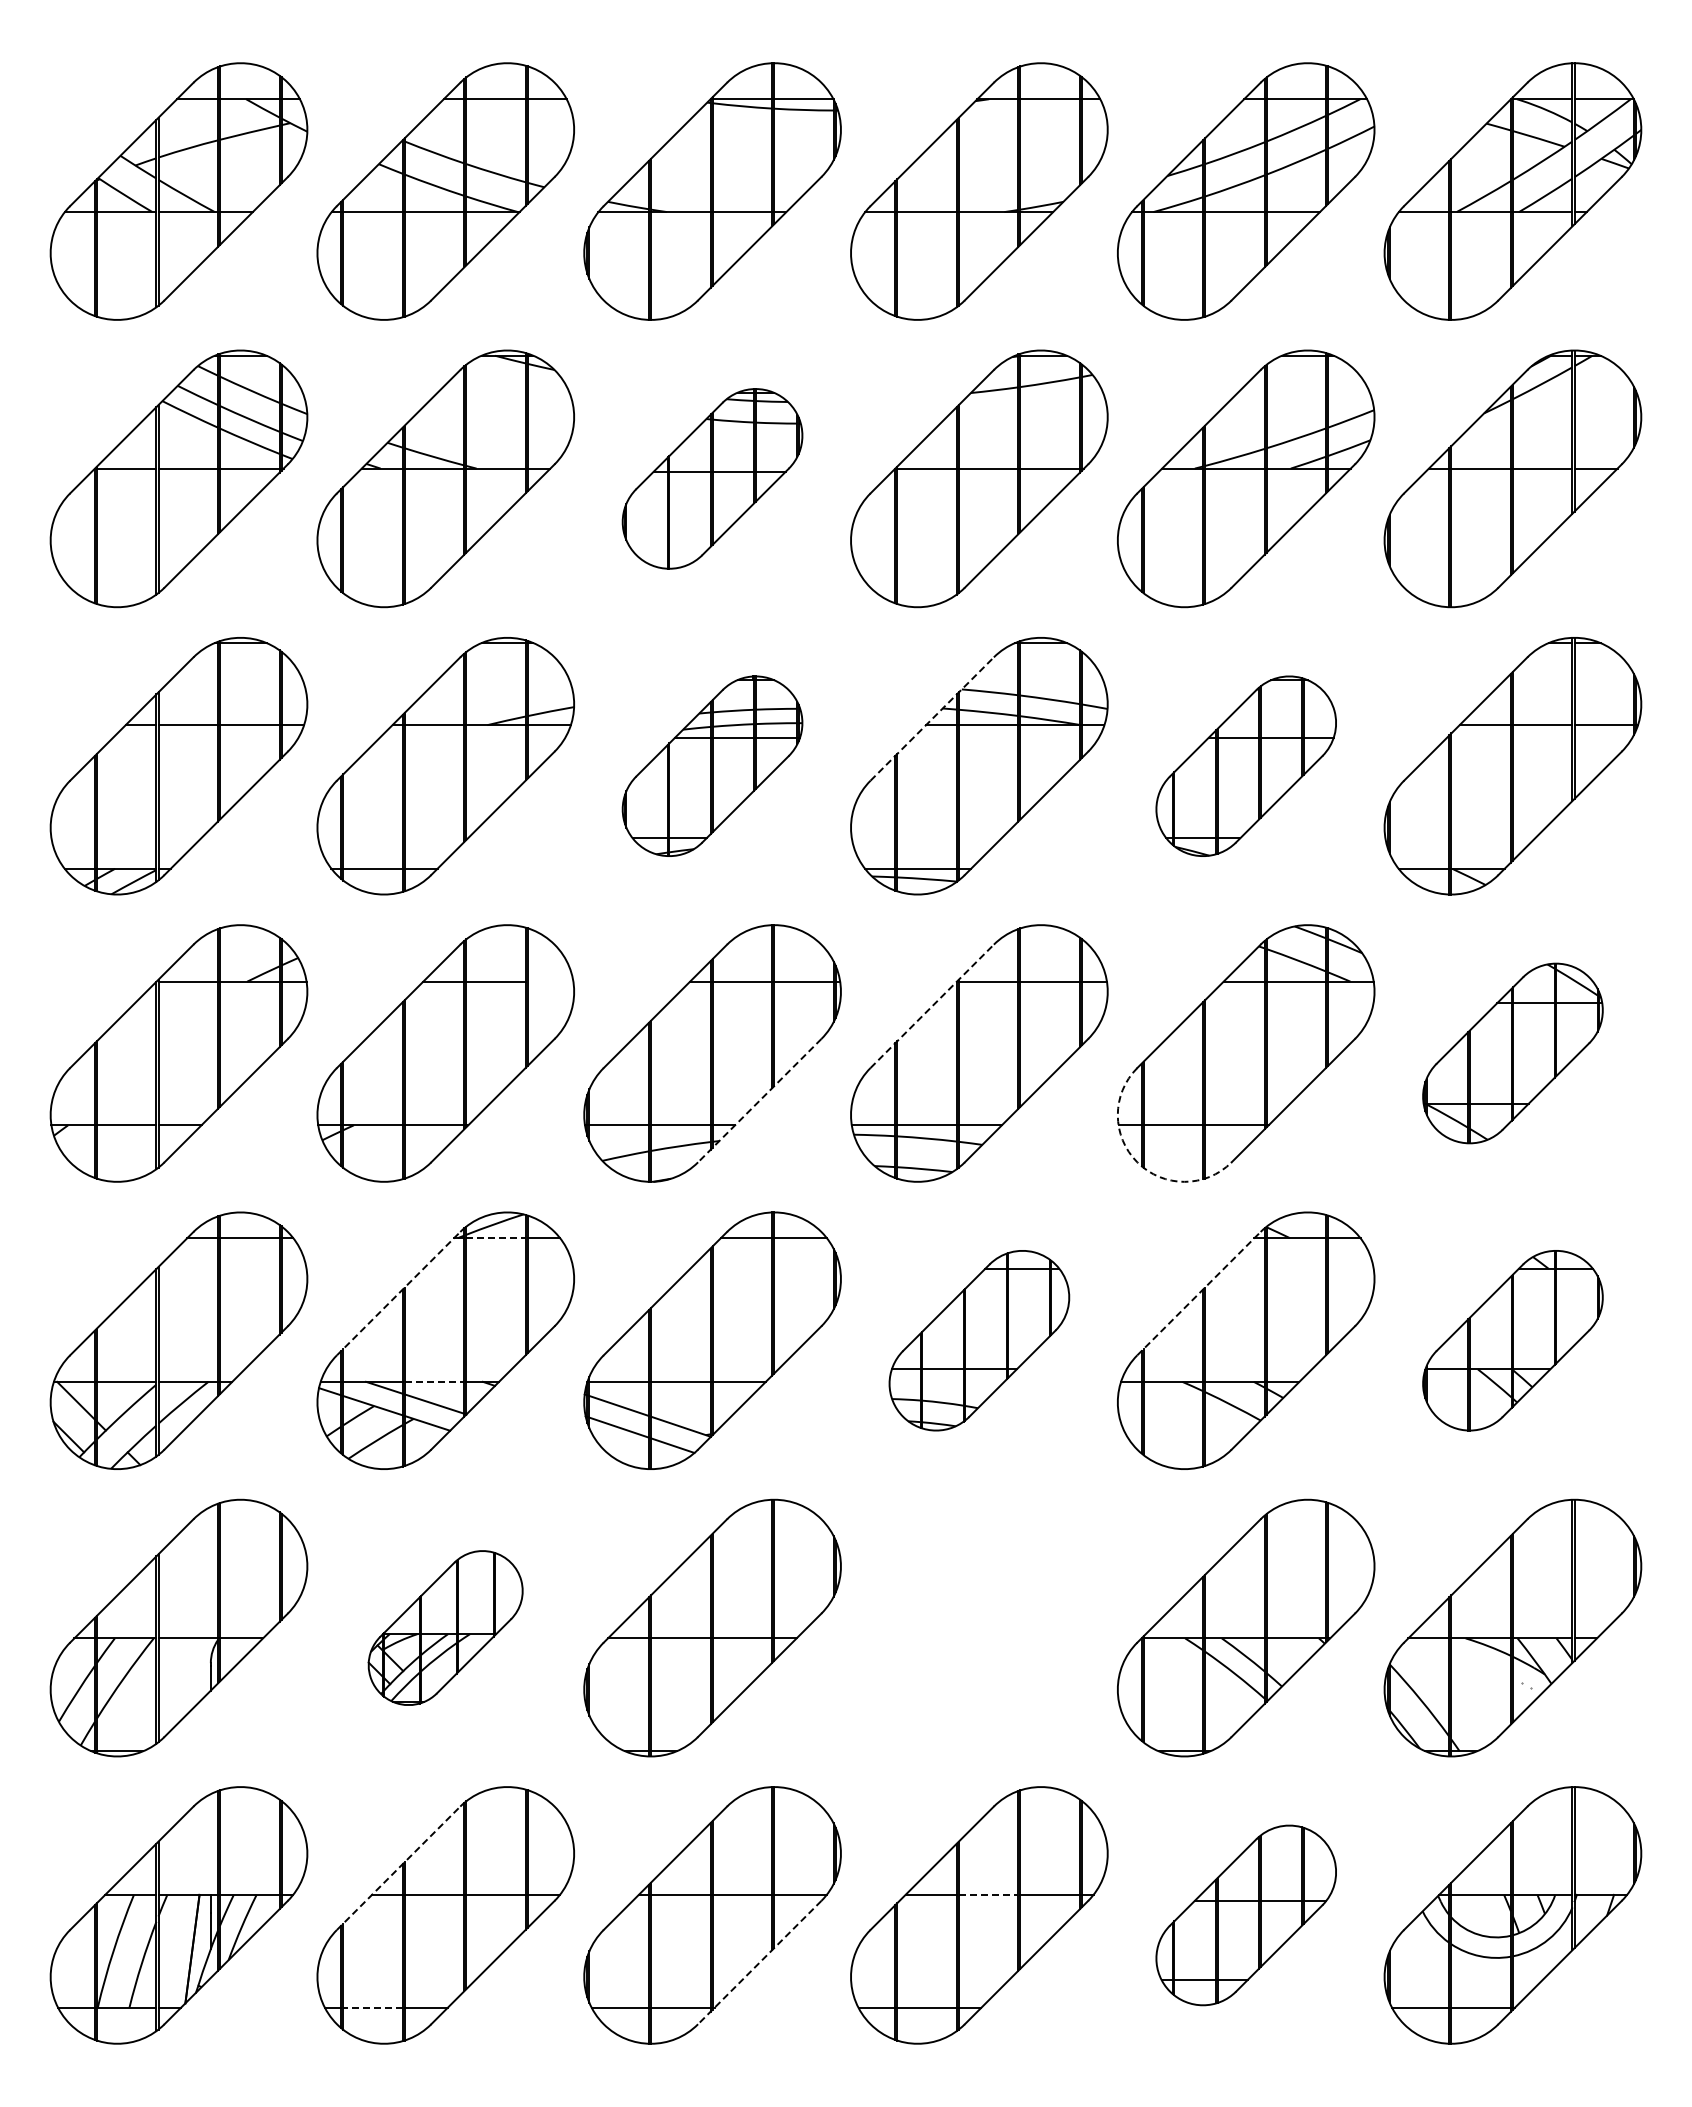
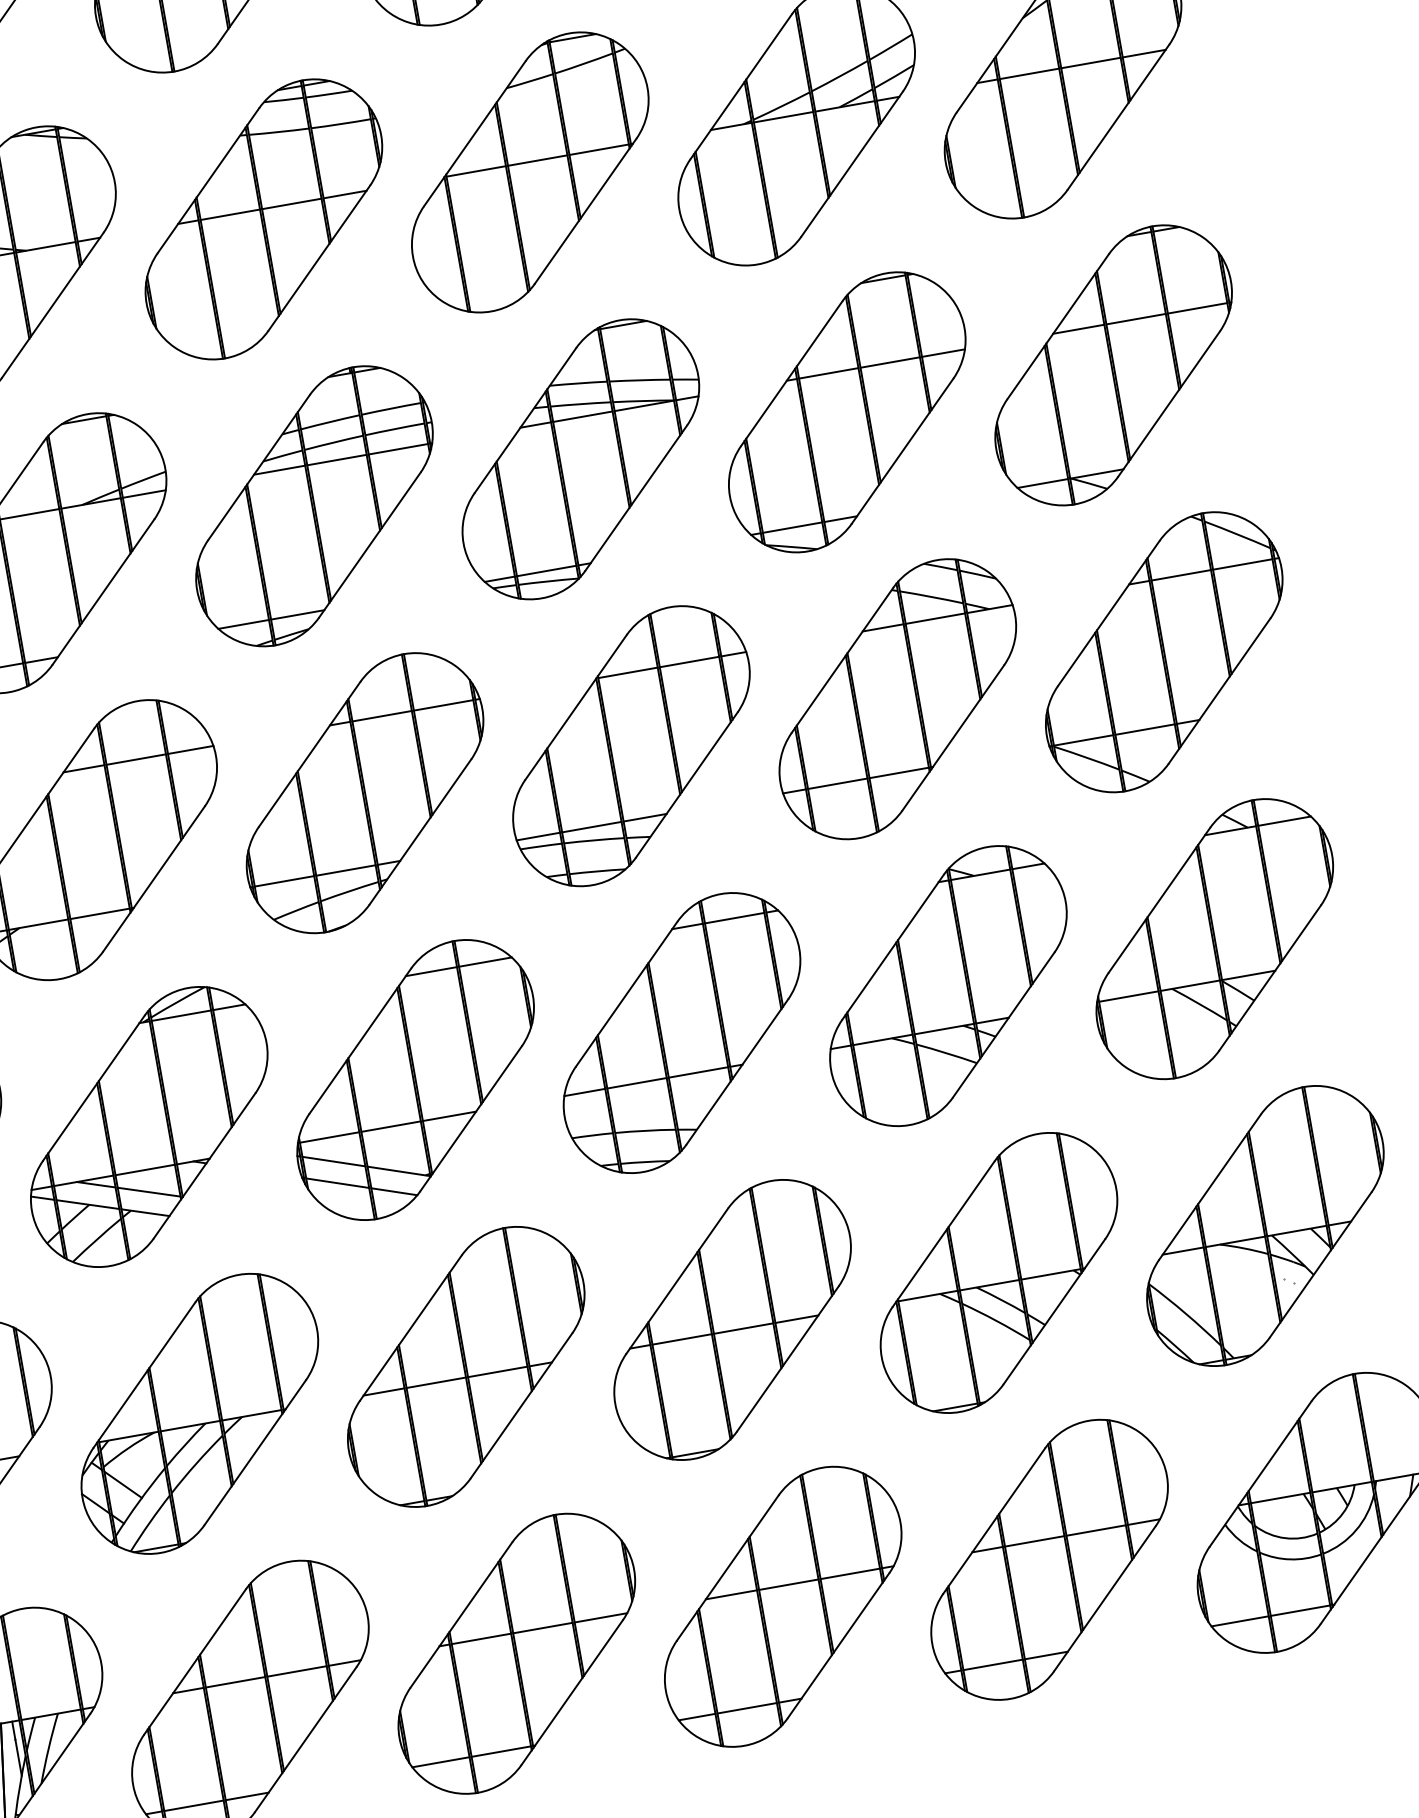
part: (712, 478) -> (263, 219), size x1.43
line: (932, 718) -> (525, 419), dashed -> solid
part: (712, 766) -> (314, 506), size x1.43
part: (1246, 766) -> (847, 412), size x1.43
line: (550, 981) -> (190, 749), added
line: (932, 1005) -> (576, 706), dashed -> solid
part: (1512, 1053) -> (1163, 652), size x1.43
line: (759, 1101) -> (420, 832), dashed -> solid
arc: (1137, 1162) -> (808, 827), dashed -> solid
line: (496, 1238) -> (181, 1015), dashed -> solid
line: (399, 1293) -> (94, 1087), dashed -> solid
line: (1199, 1293) -> (893, 947), dashed -> solid
part: (979, 1340) -> (682, 1032), size x1.43
part: (1512, 1340) -> (1214, 938), size x1.43
line: (434, 1381) -> (145, 1169), dashed -> solid
part: (445, 1627) -> (199, 1413), size x1.67
part: (979, 1627) -> (732, 1319), added
line: (399, 1867) -> (195, 1661), dashed -> solid
line: (988, 1894) -> (788, 1584), dashed -> solid
part: (1246, 1915) -> (1049, 1559), size x1.43
line: (759, 1962) -> (571, 1692), dashed -> solid
line: (372, 2007) -> (193, 1805), dashed -> solid

